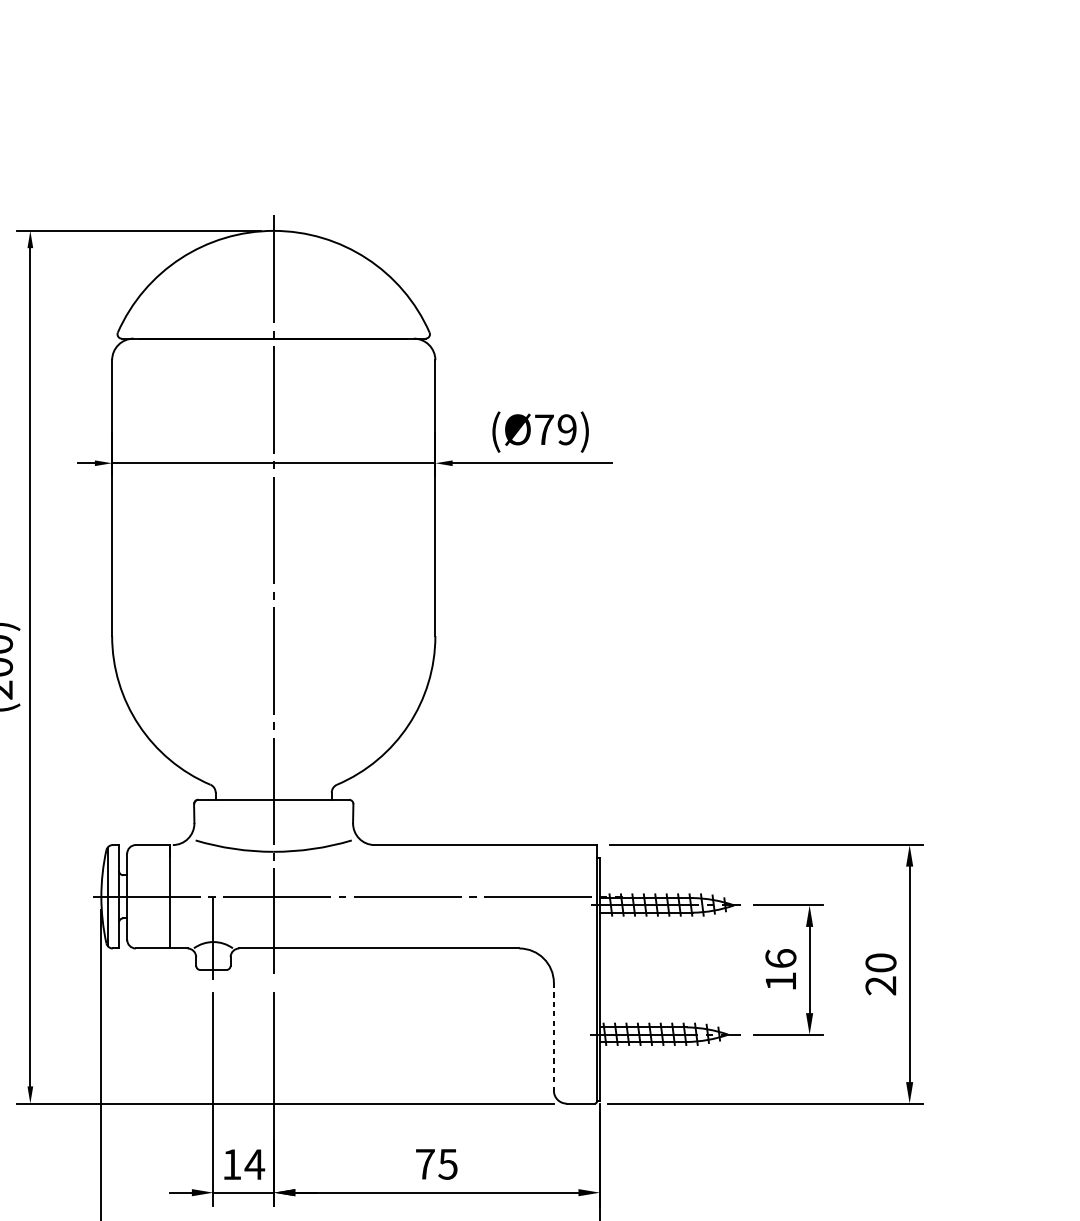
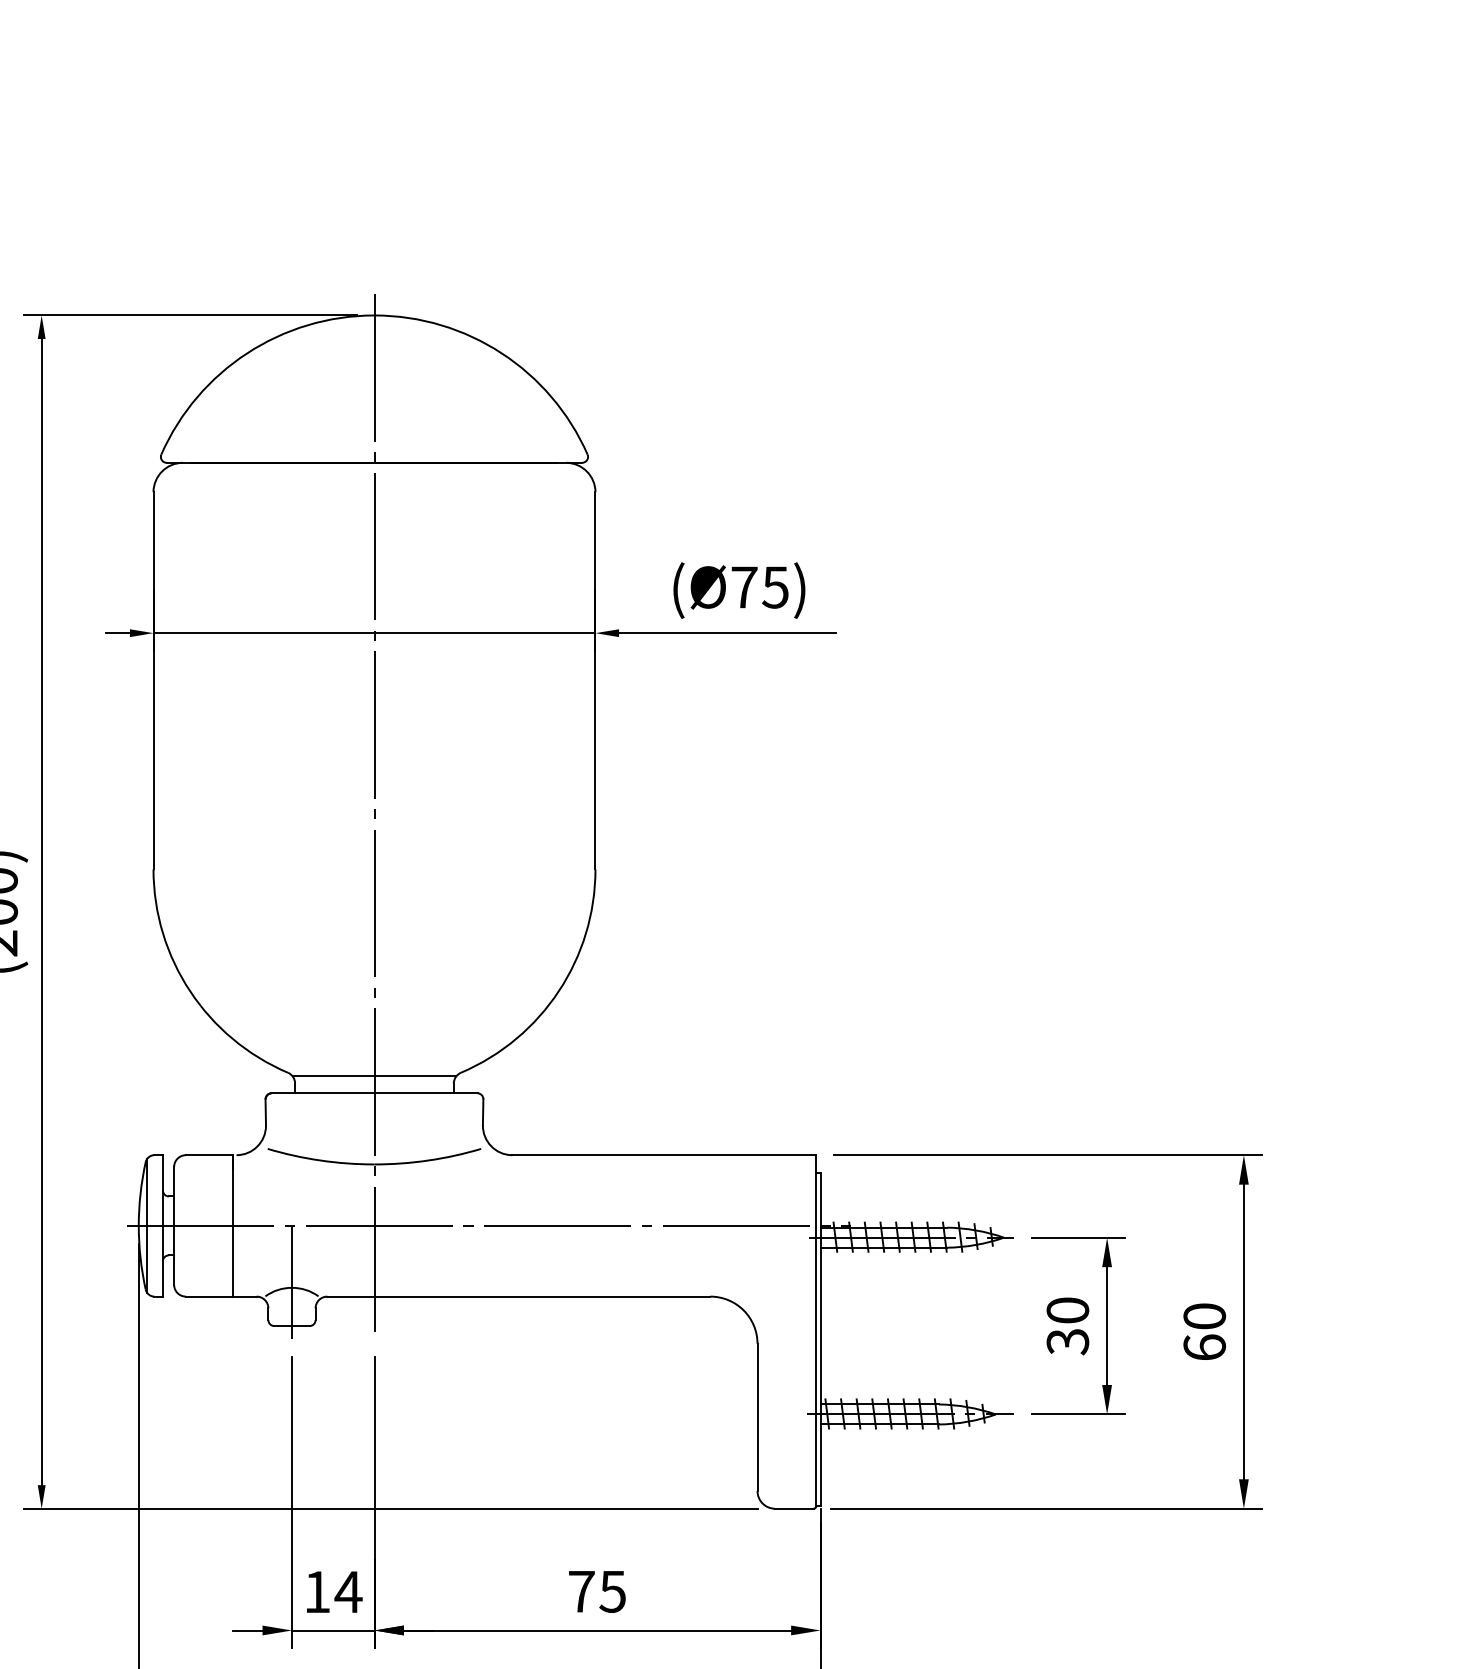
text: (567, 429) -> (775, 587), (Ø79) -> (Ø75)
line: (273, 786) -> (374, 1075), added
text: (780, 970) -> (1067, 1326), 16 -> 30
text: (880, 985) -> (1204, 1347), 20 -> 60
line: (553, 1036) -> (757, 1417), dashed -> solid

